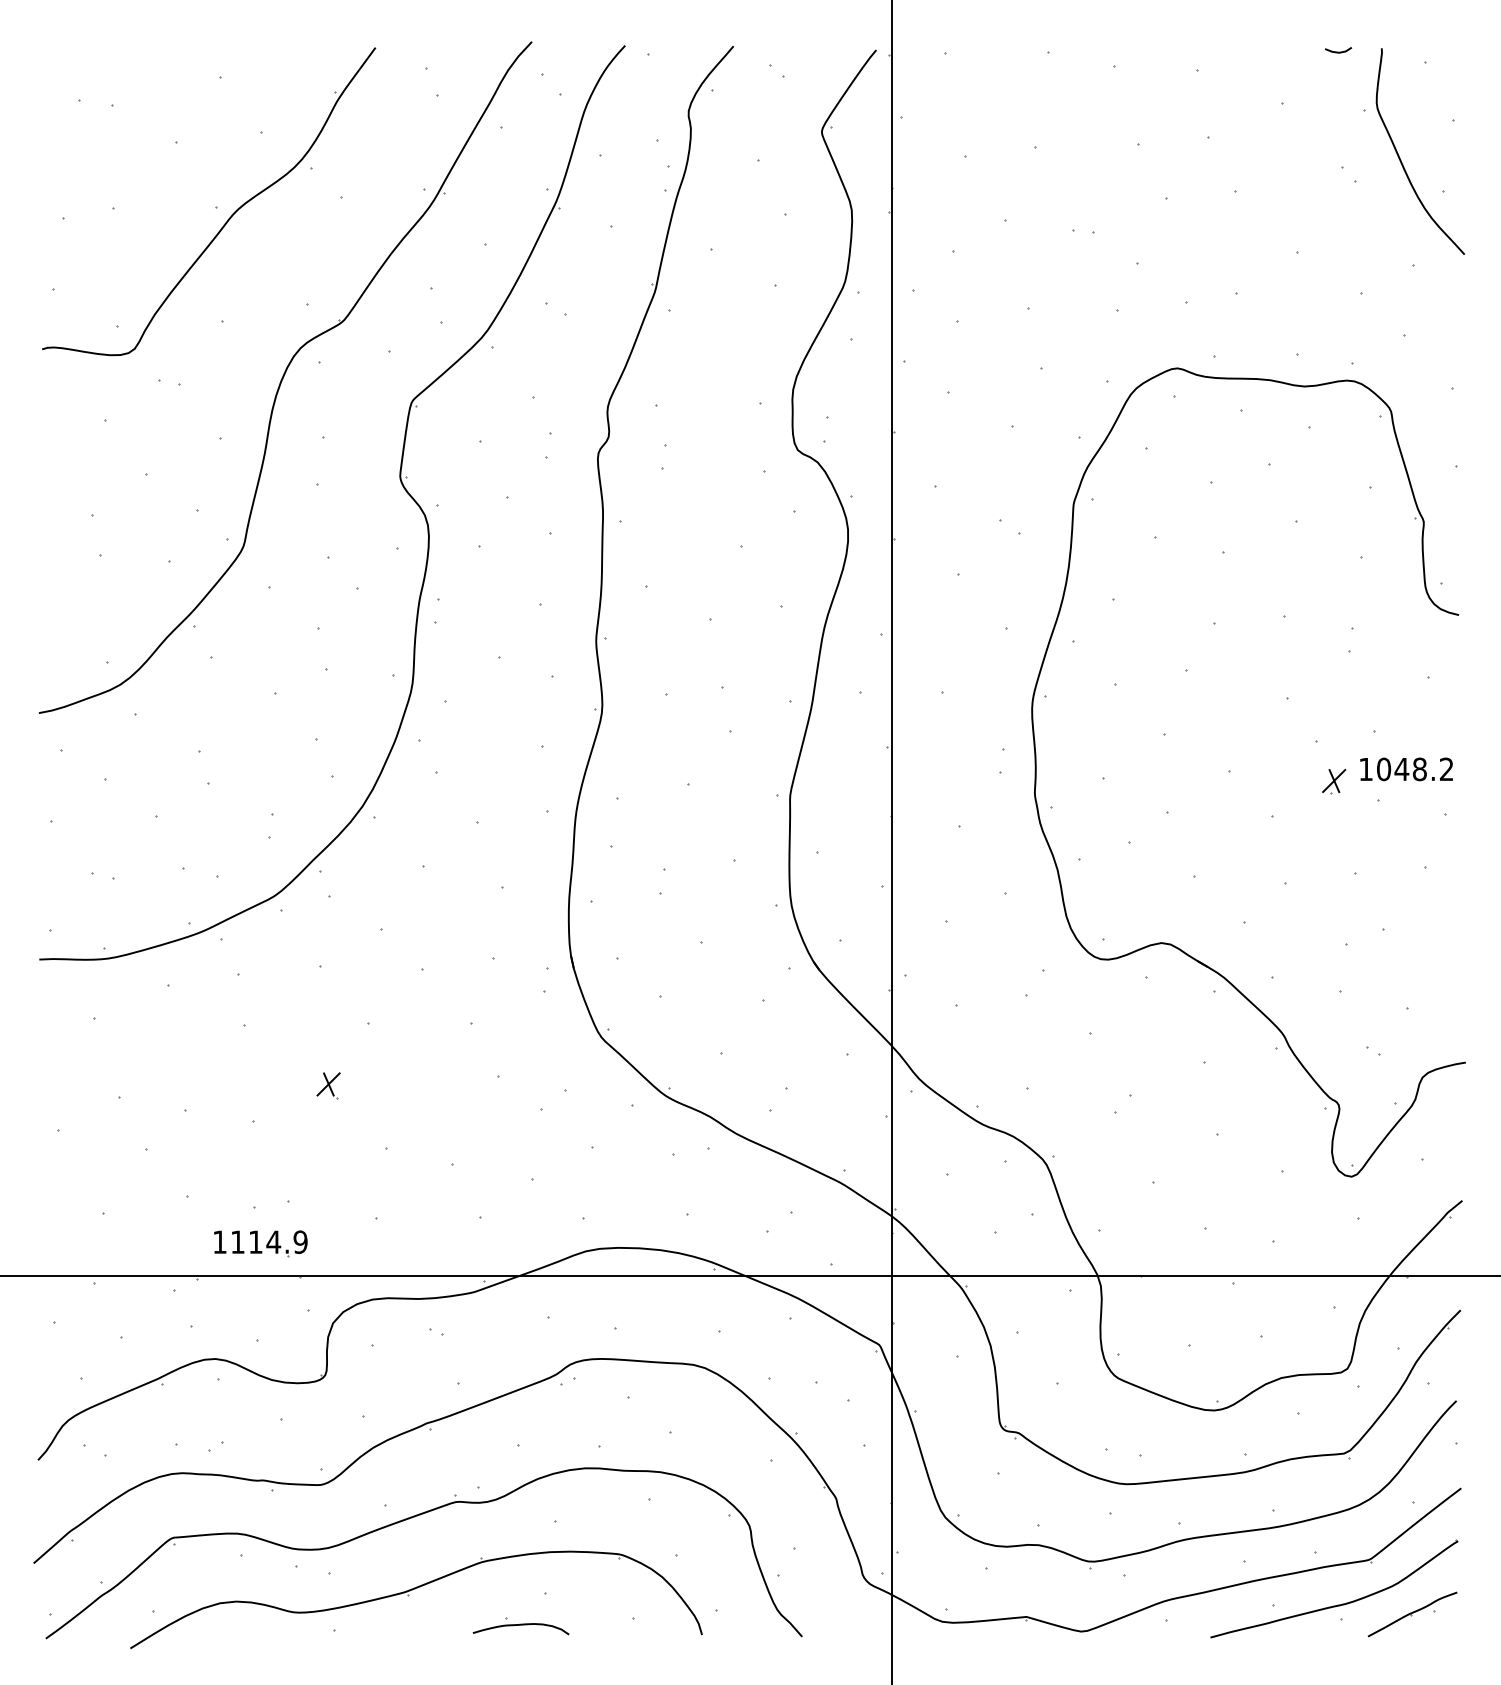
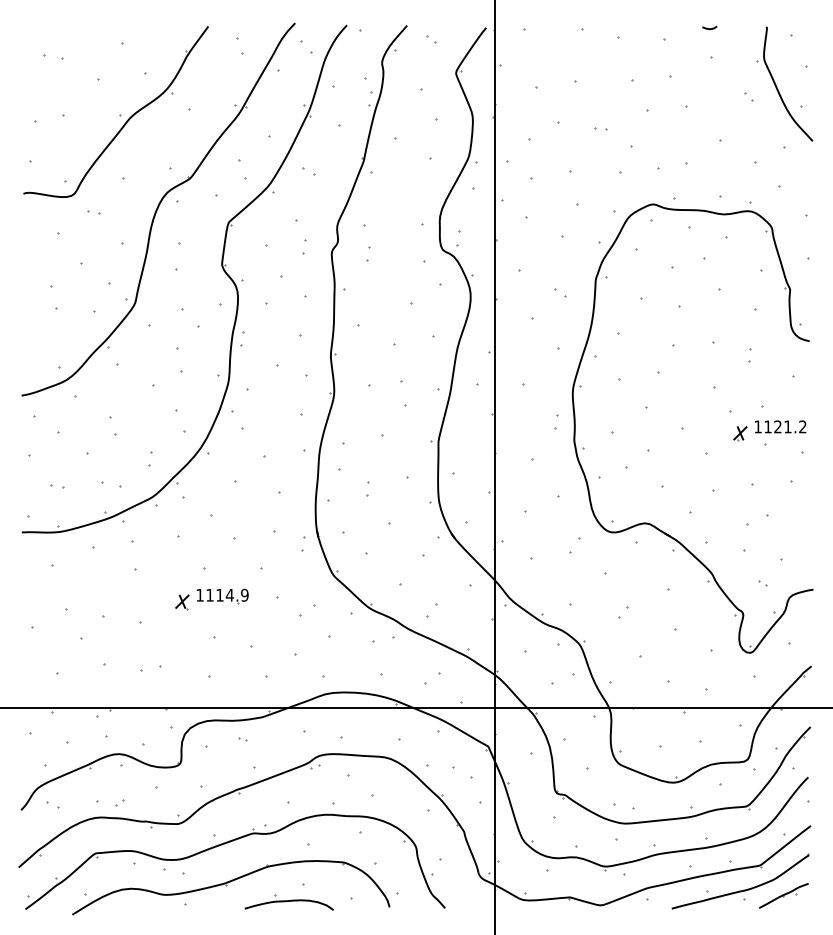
line: (1337, 51) -> (709, 28), moved
text: (1401, 768) -> (777, 426), 1048.2 -> 1121.2
part: (260, 1244) -> (222, 596), moved
part: (519, 1626) -> (288, 902), size x1.67

